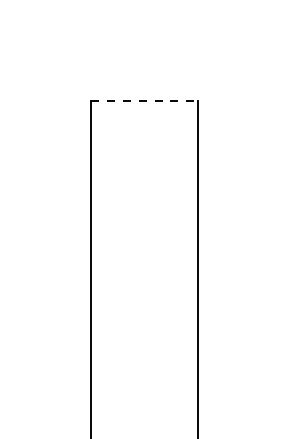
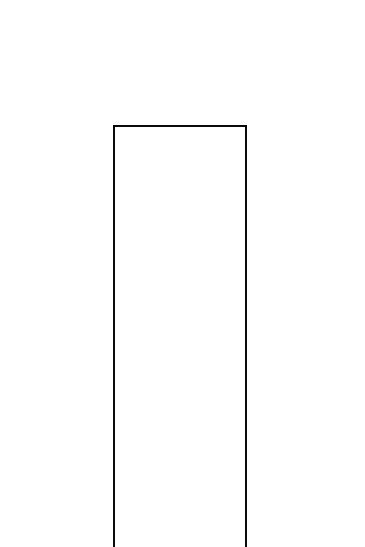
line: (144, 101) -> (180, 126), dashed -> solid

